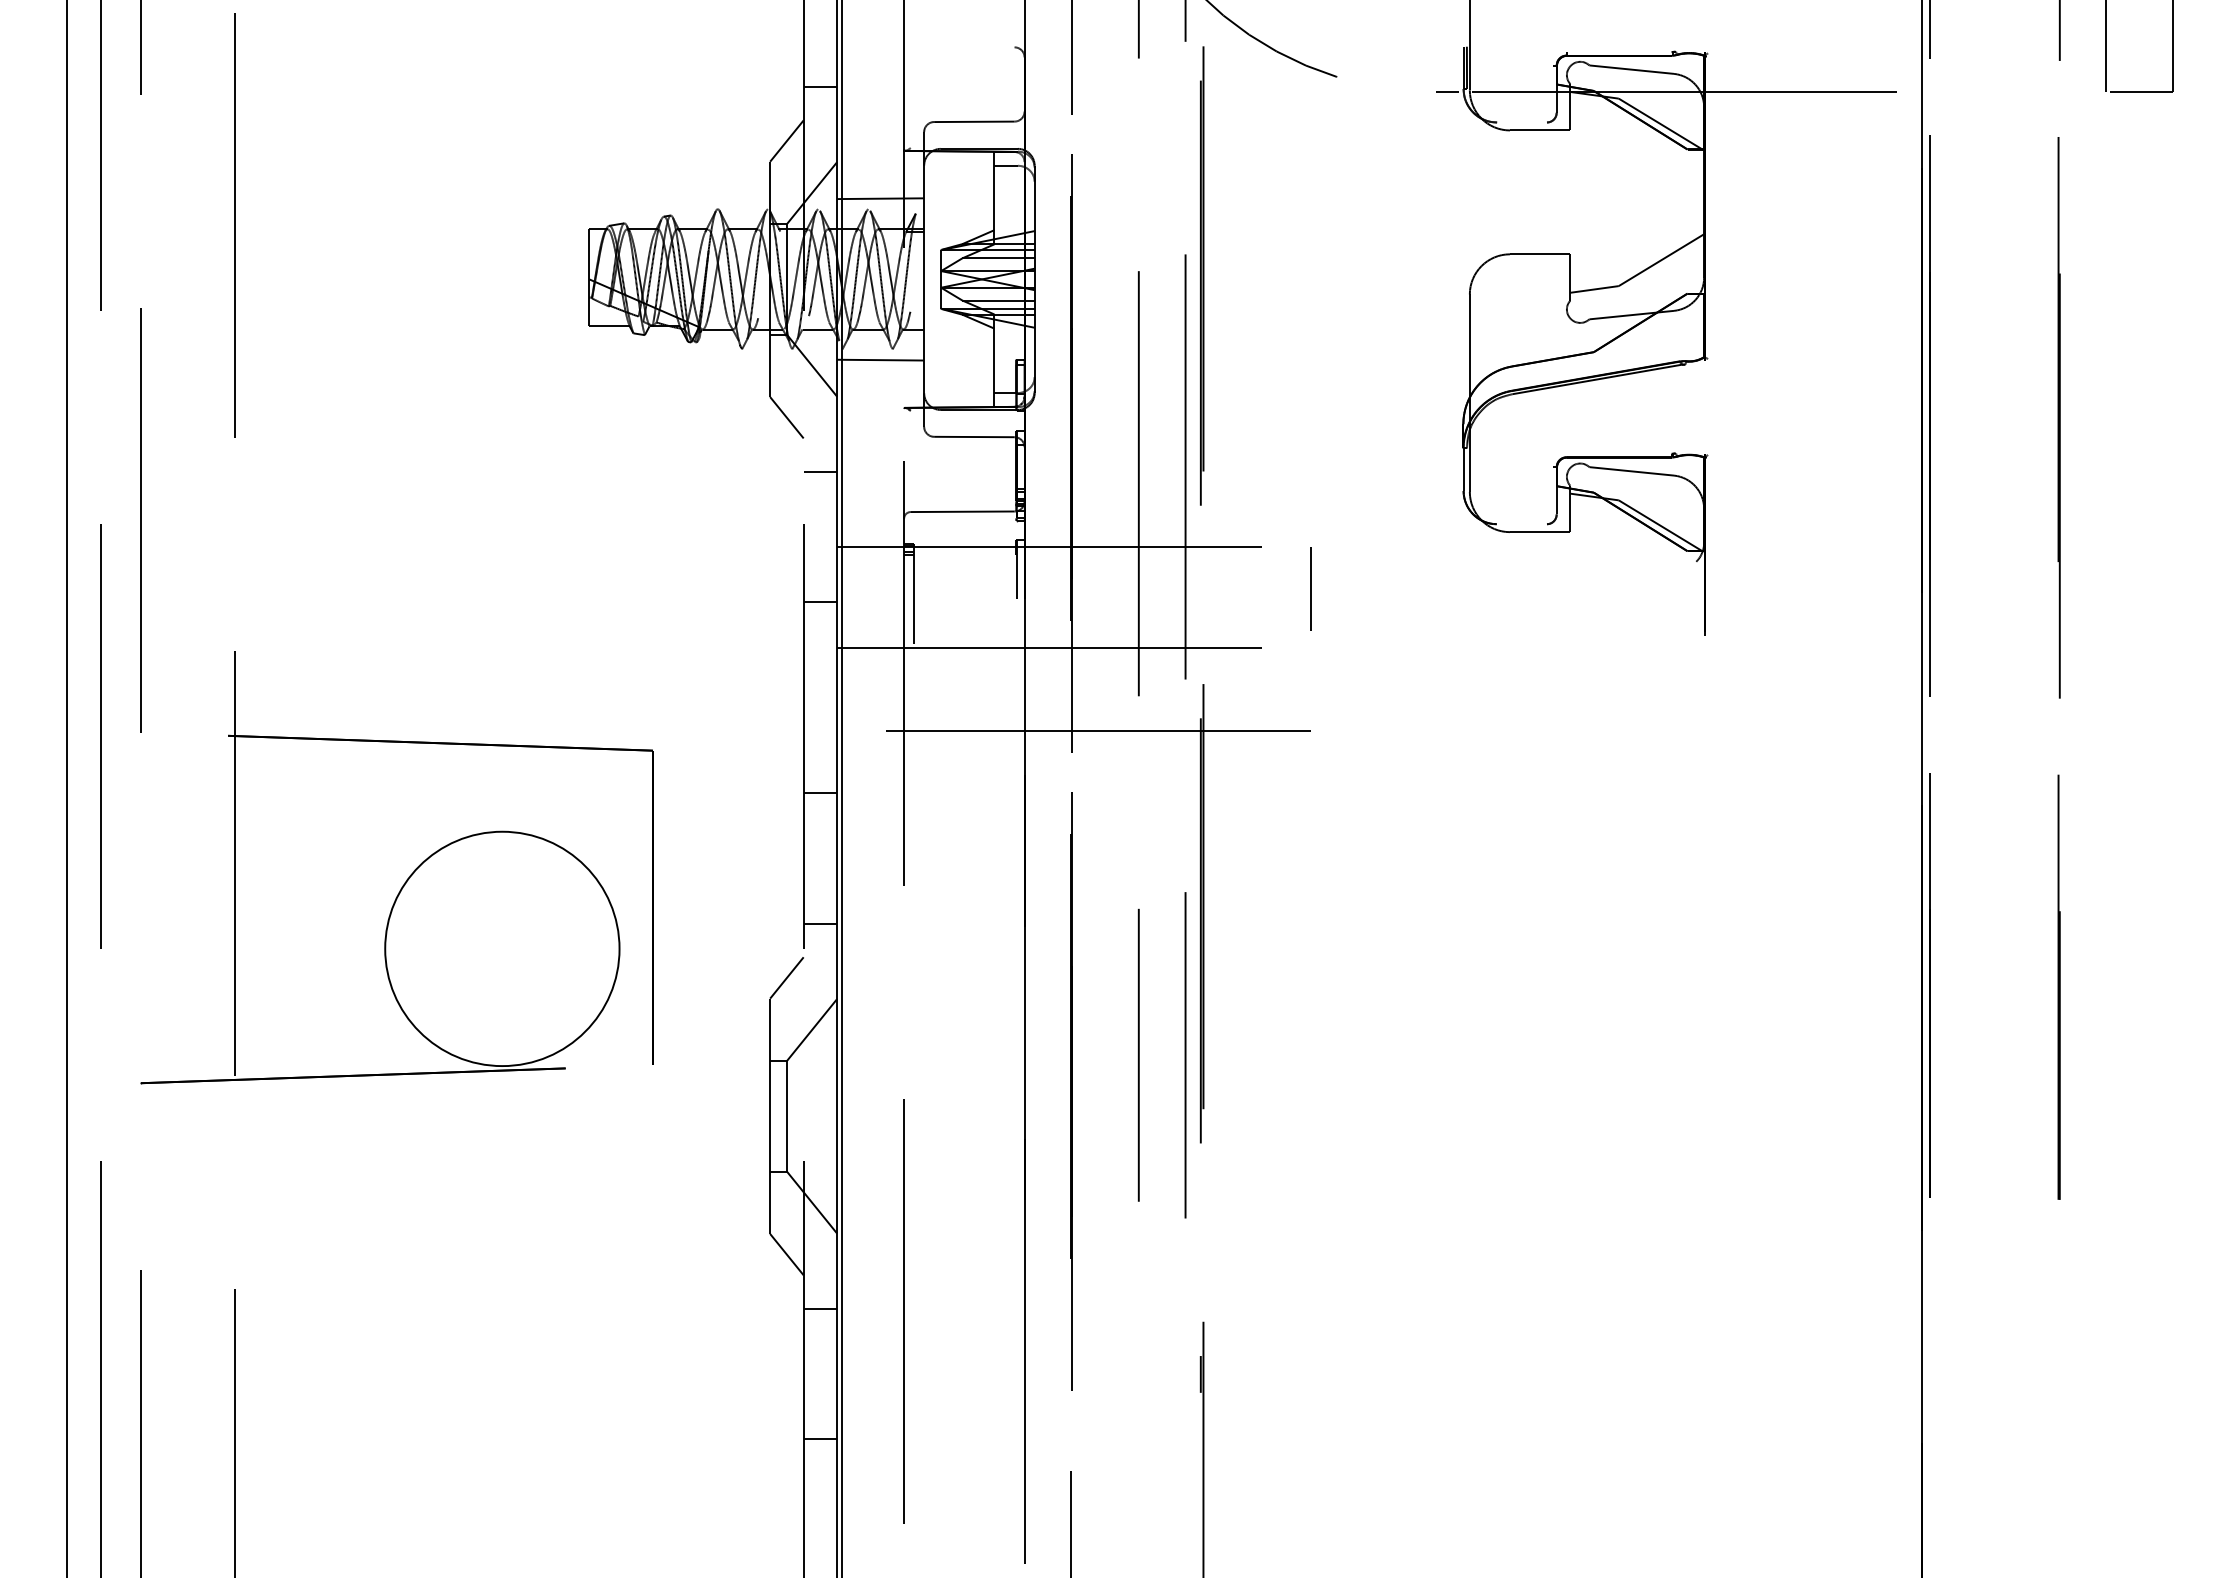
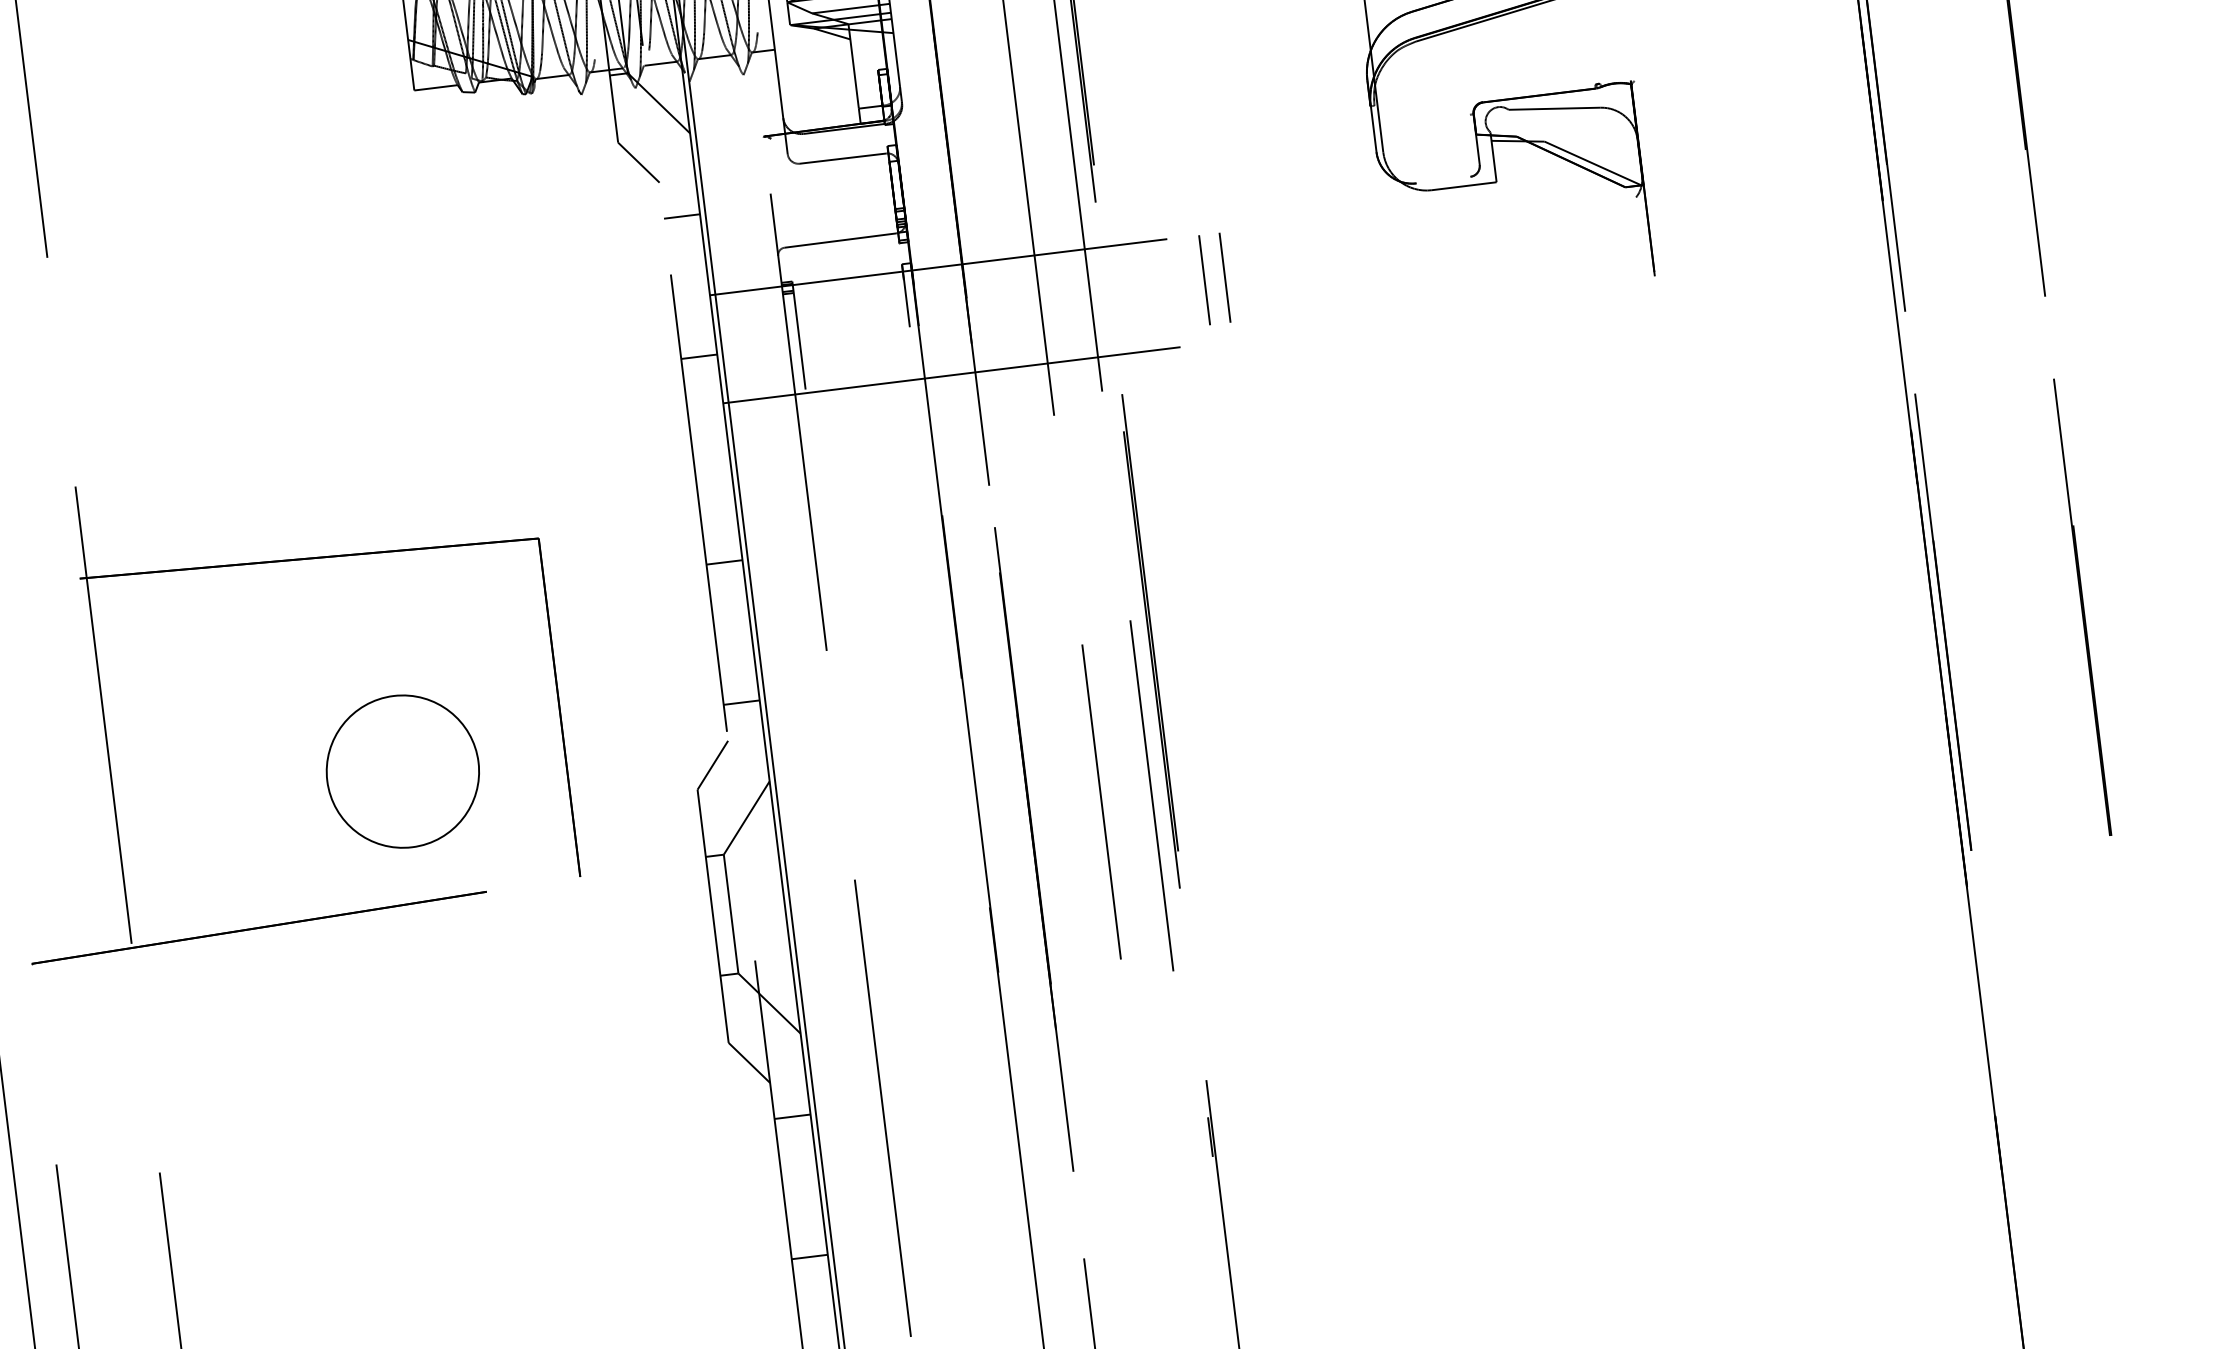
line: (880, 359) -> (731, 87), removed
line: (1291, 588) -> (1204, 279), added
line: (1073, 731) -> (988, 462), removed
circle: (502, 948) -> (403, 771), size x0.6

